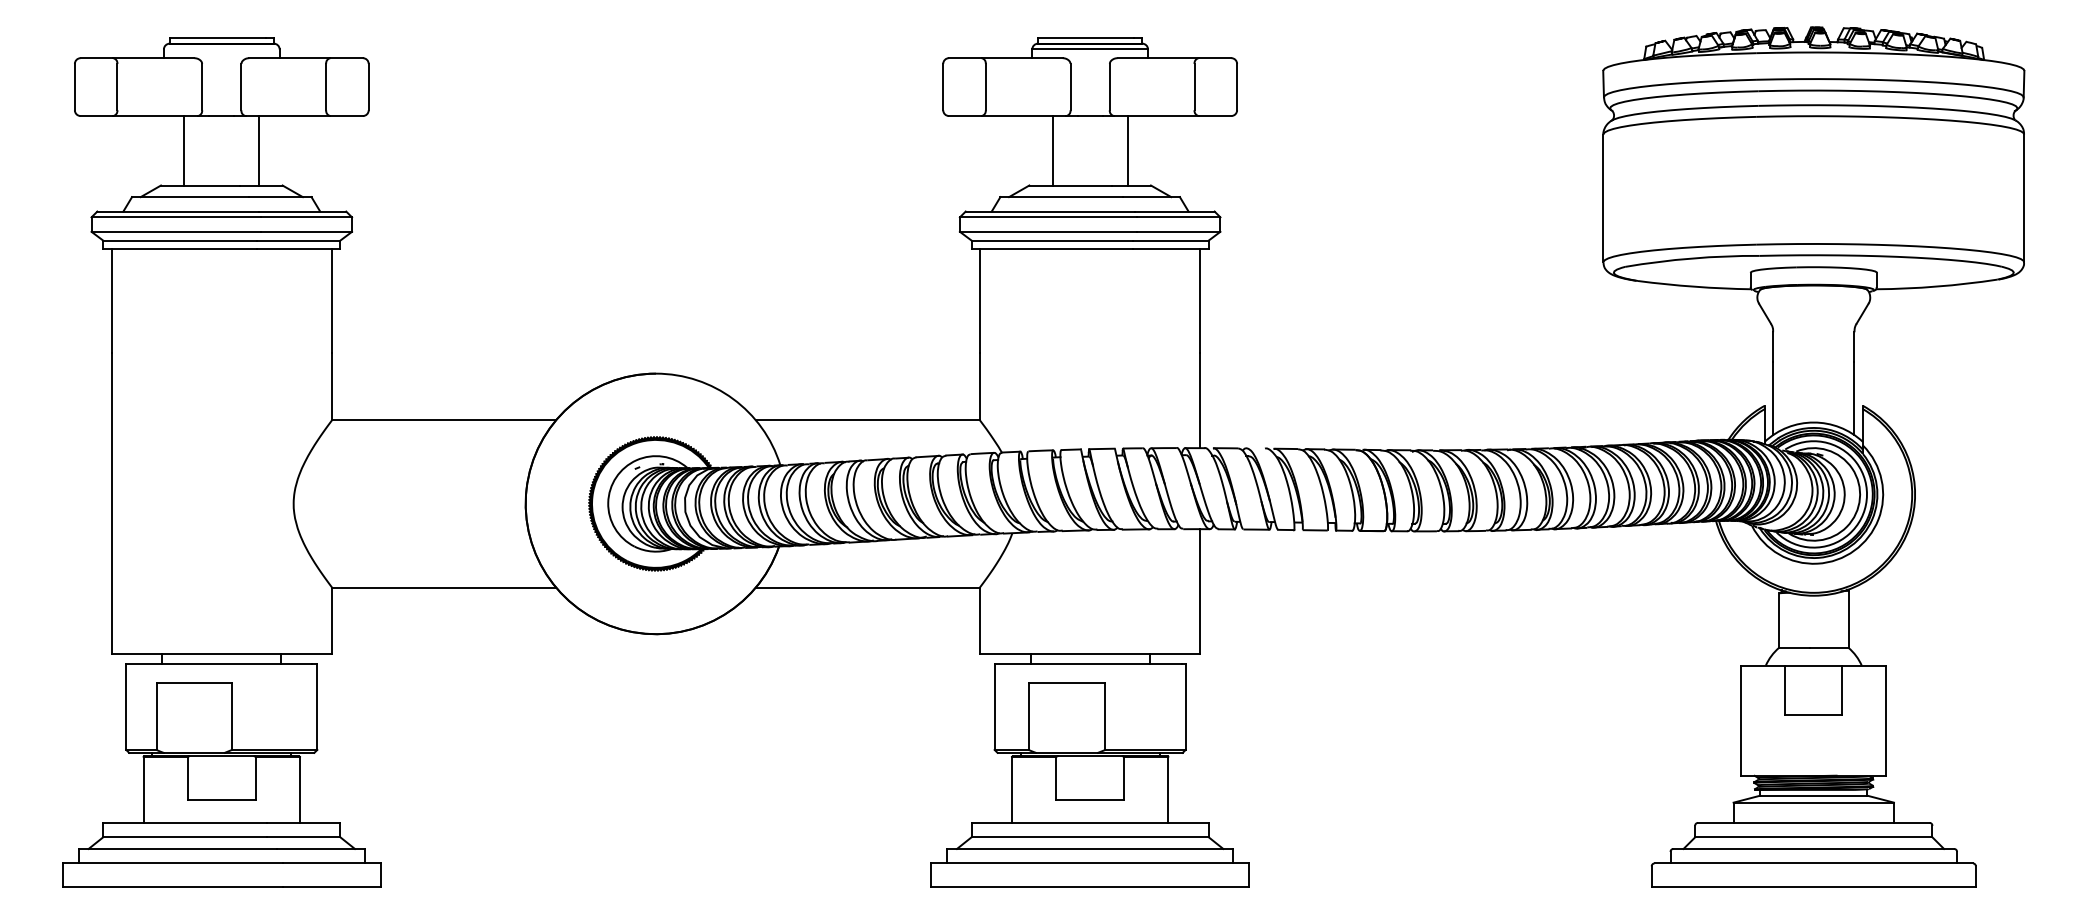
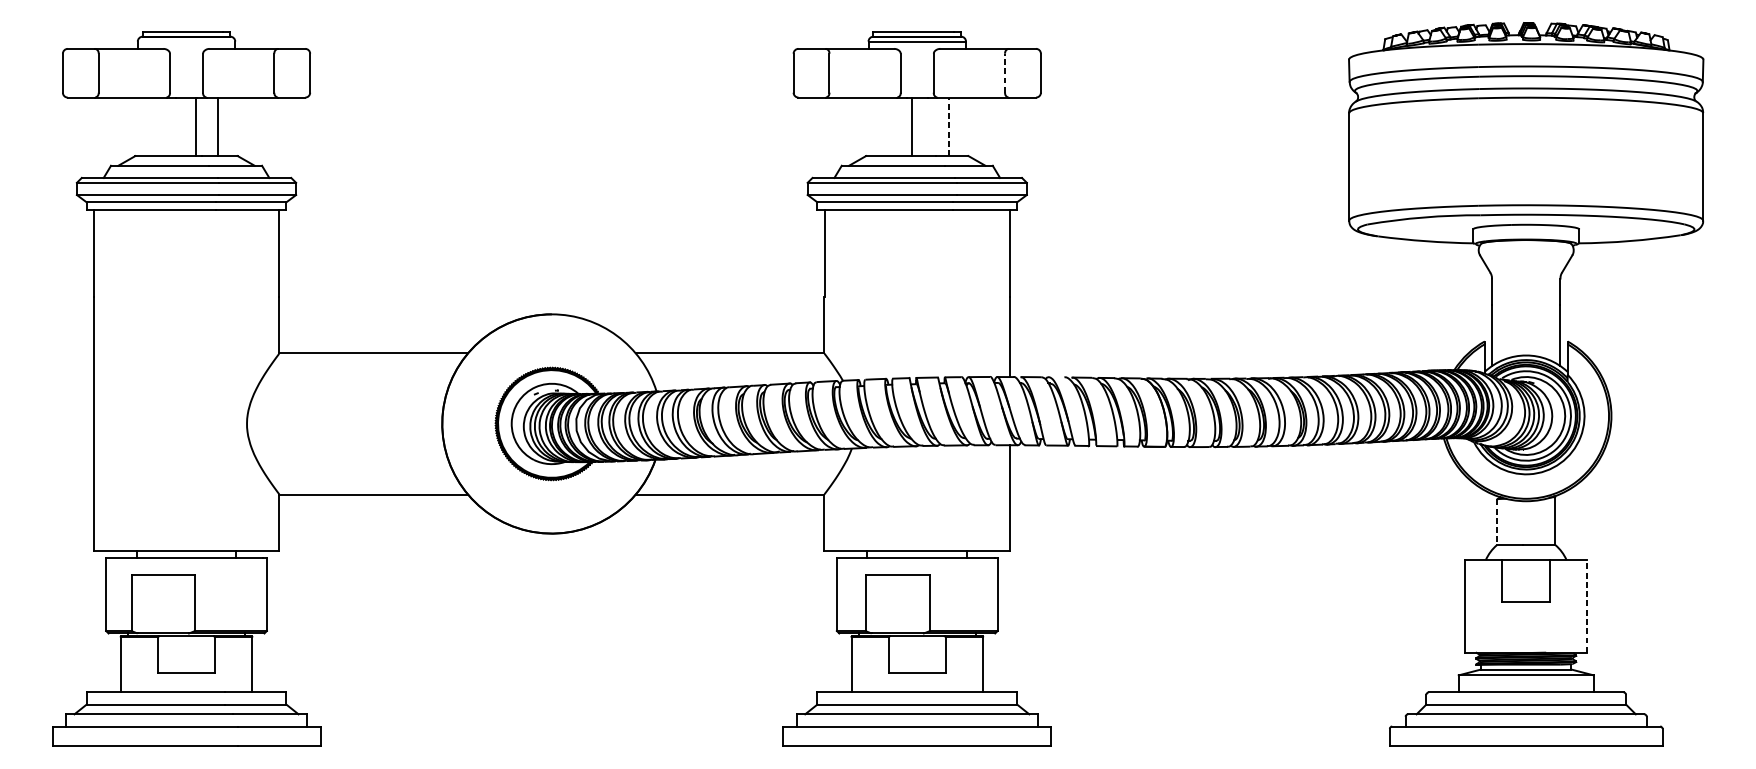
line: (1194, 86) -> (1005, 72), solid -> dashed
line: (184, 150) -> (196, 126), moved
line: (1052, 150) -> (911, 126), moved
line: (1127, 150) -> (948, 126), solid -> dashed
line: (1779, 621) -> (1497, 522), solid -> dashed
line: (1886, 720) -> (1587, 606), solid -> dashed

